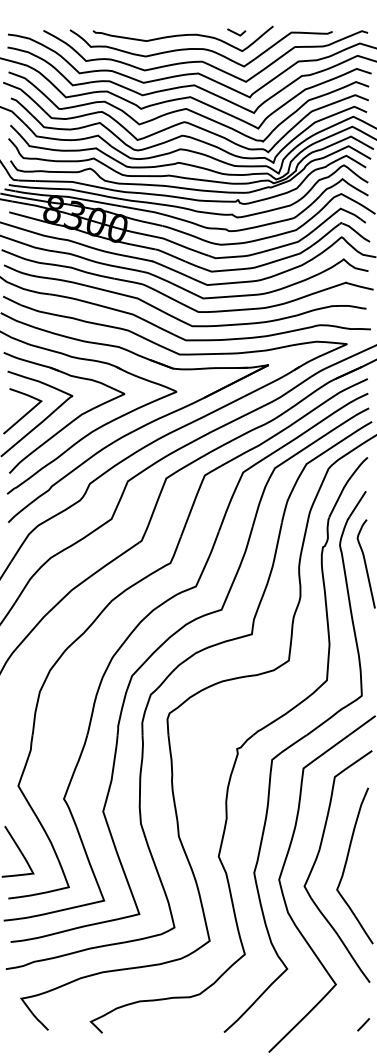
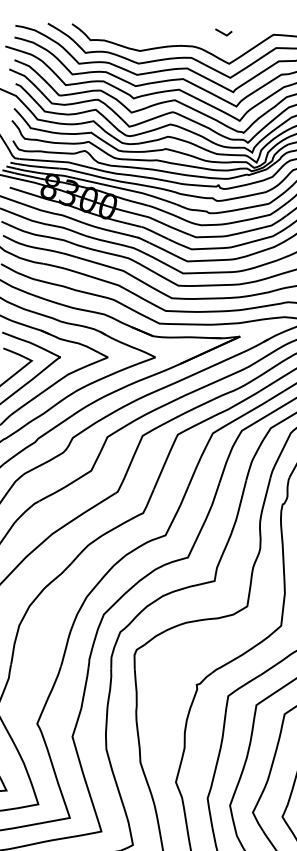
curve: (182, 36) -> (174, 34), removed

